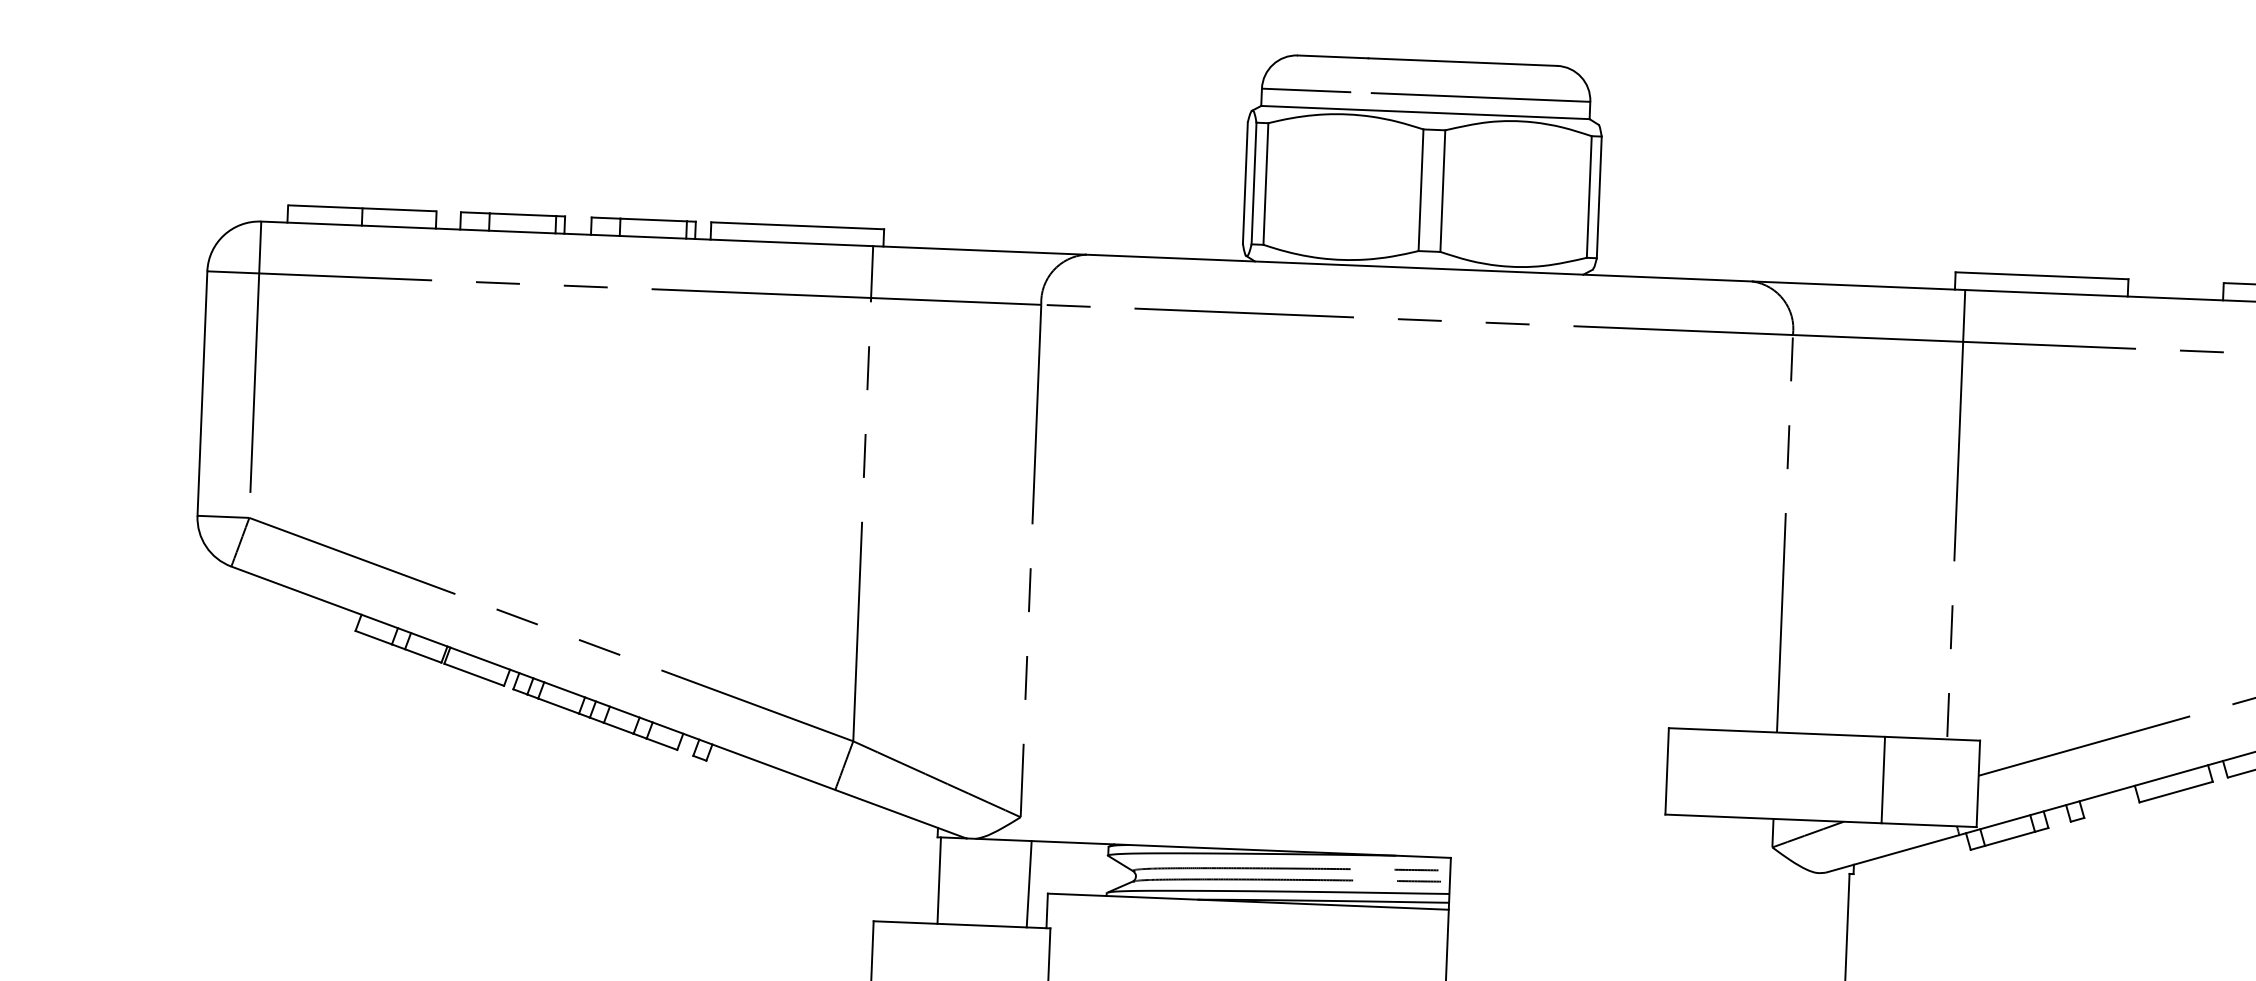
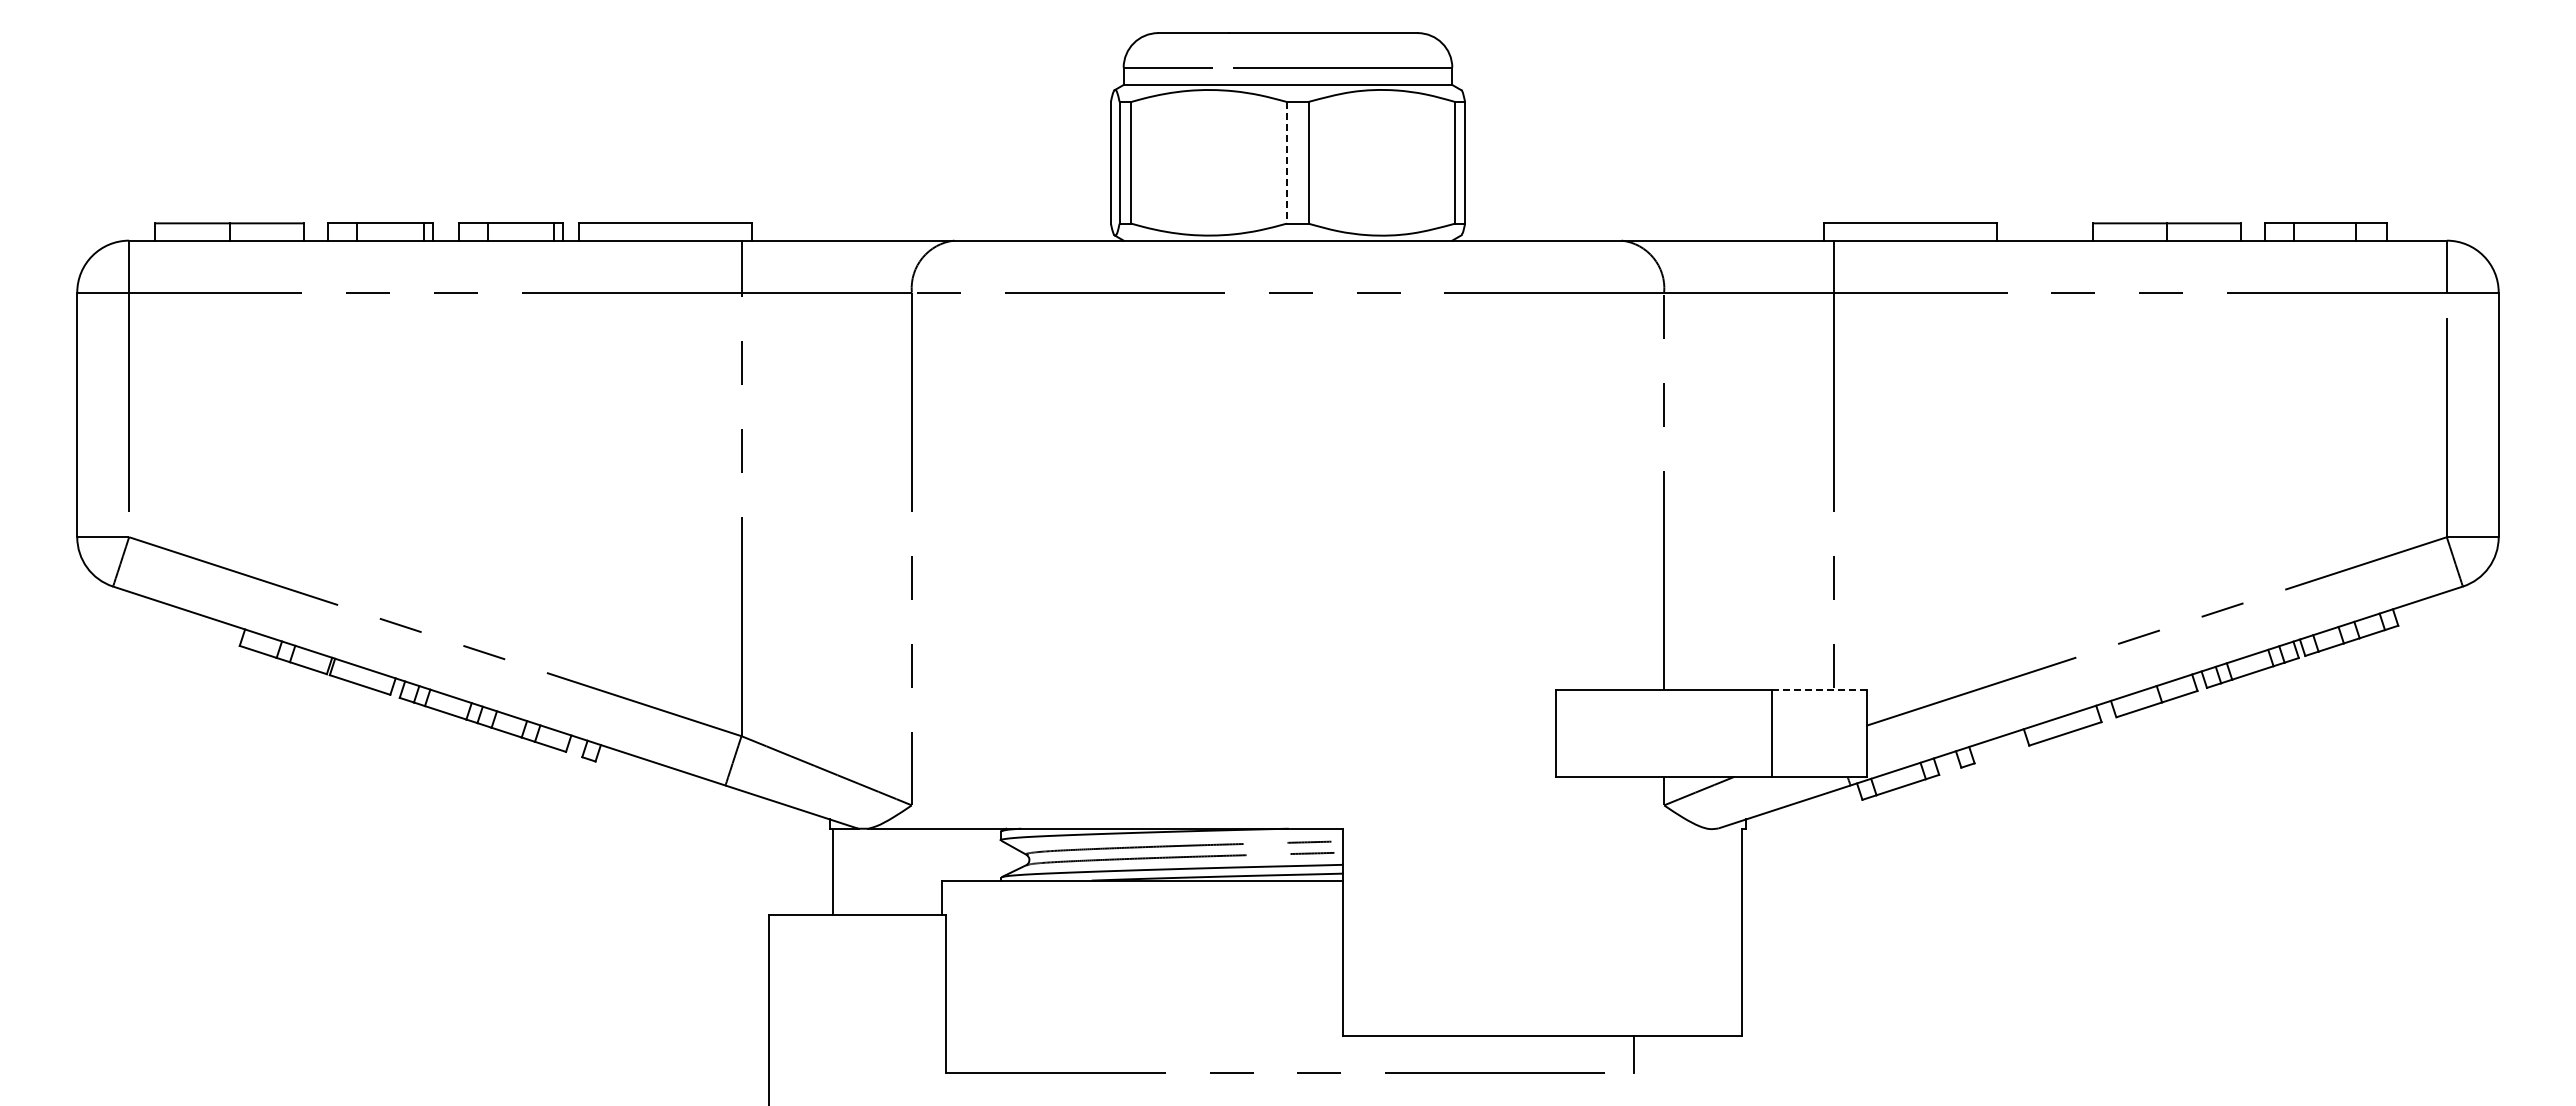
line: (1420, 189) -> (1286, 162), solid -> dashed
line: (1932, 738) -> (1819, 690), solid -> dashed
line: (1028, 883) -> (922, 871), removed

